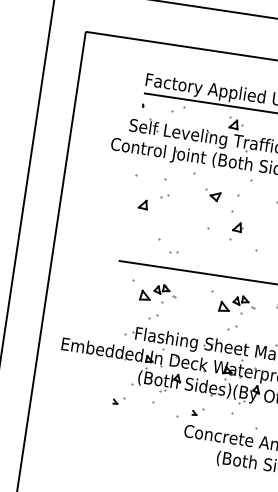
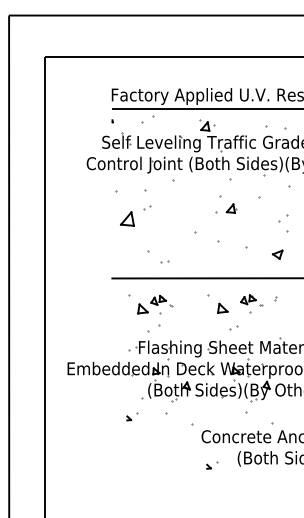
part: (212, 195) -> (194, 199), removed
part: (143, 204) -> (127, 219), size x1.6
part: (238, 227) -> (231, 208), moved
part: (243, 304) -> (251, 303), moved
part: (152, 316) -> (153, 328), size x1.6
part: (198, 412) -> (212, 465), moved

